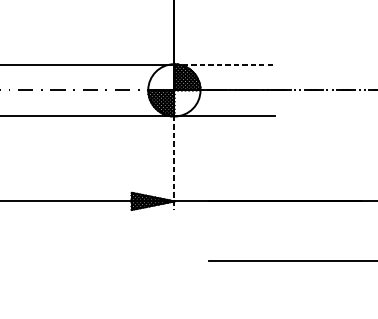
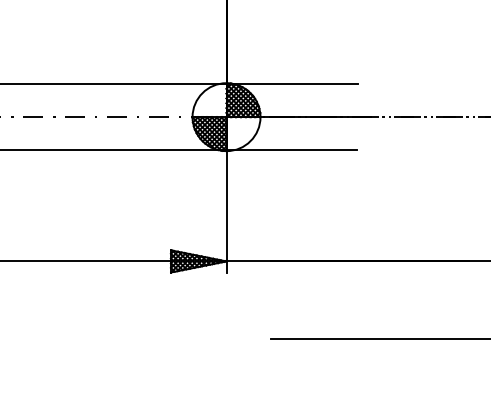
line: (225, 64) -> (292, 83), dashed -> solid
line: (174, 162) -> (226, 211), dashed -> solid

